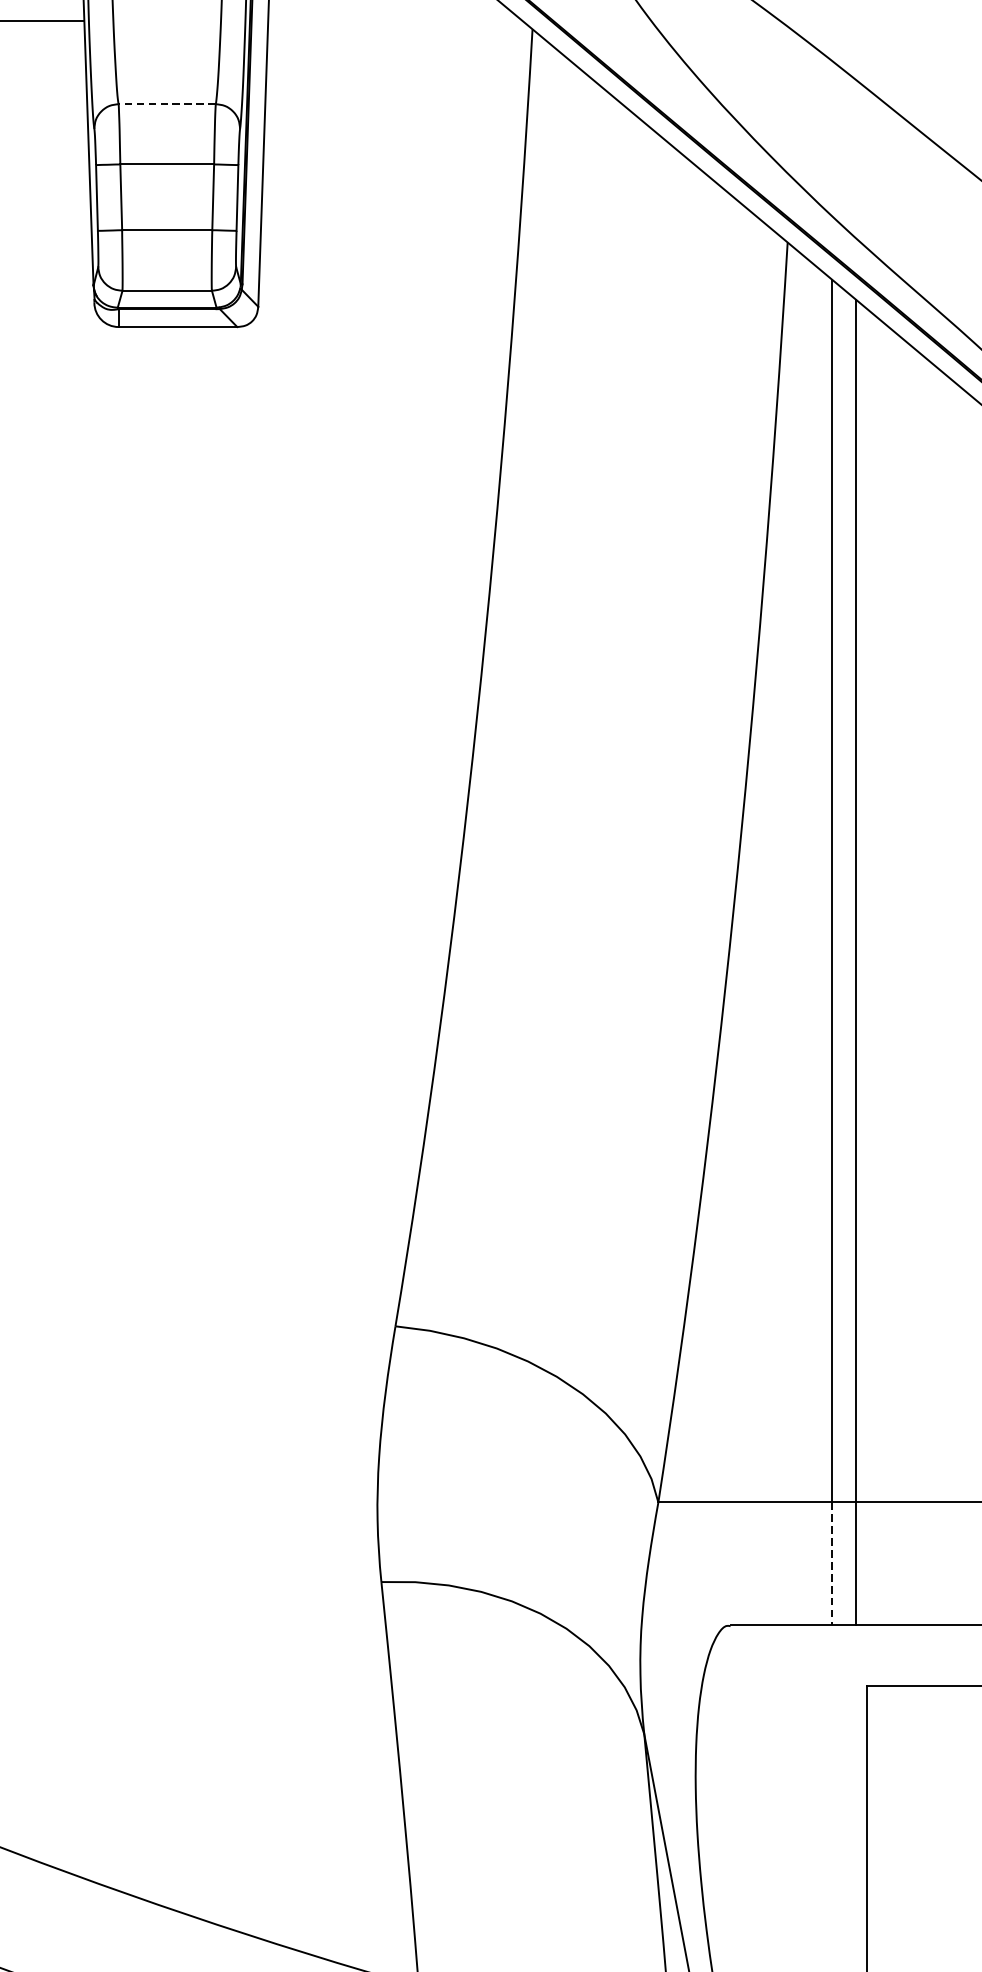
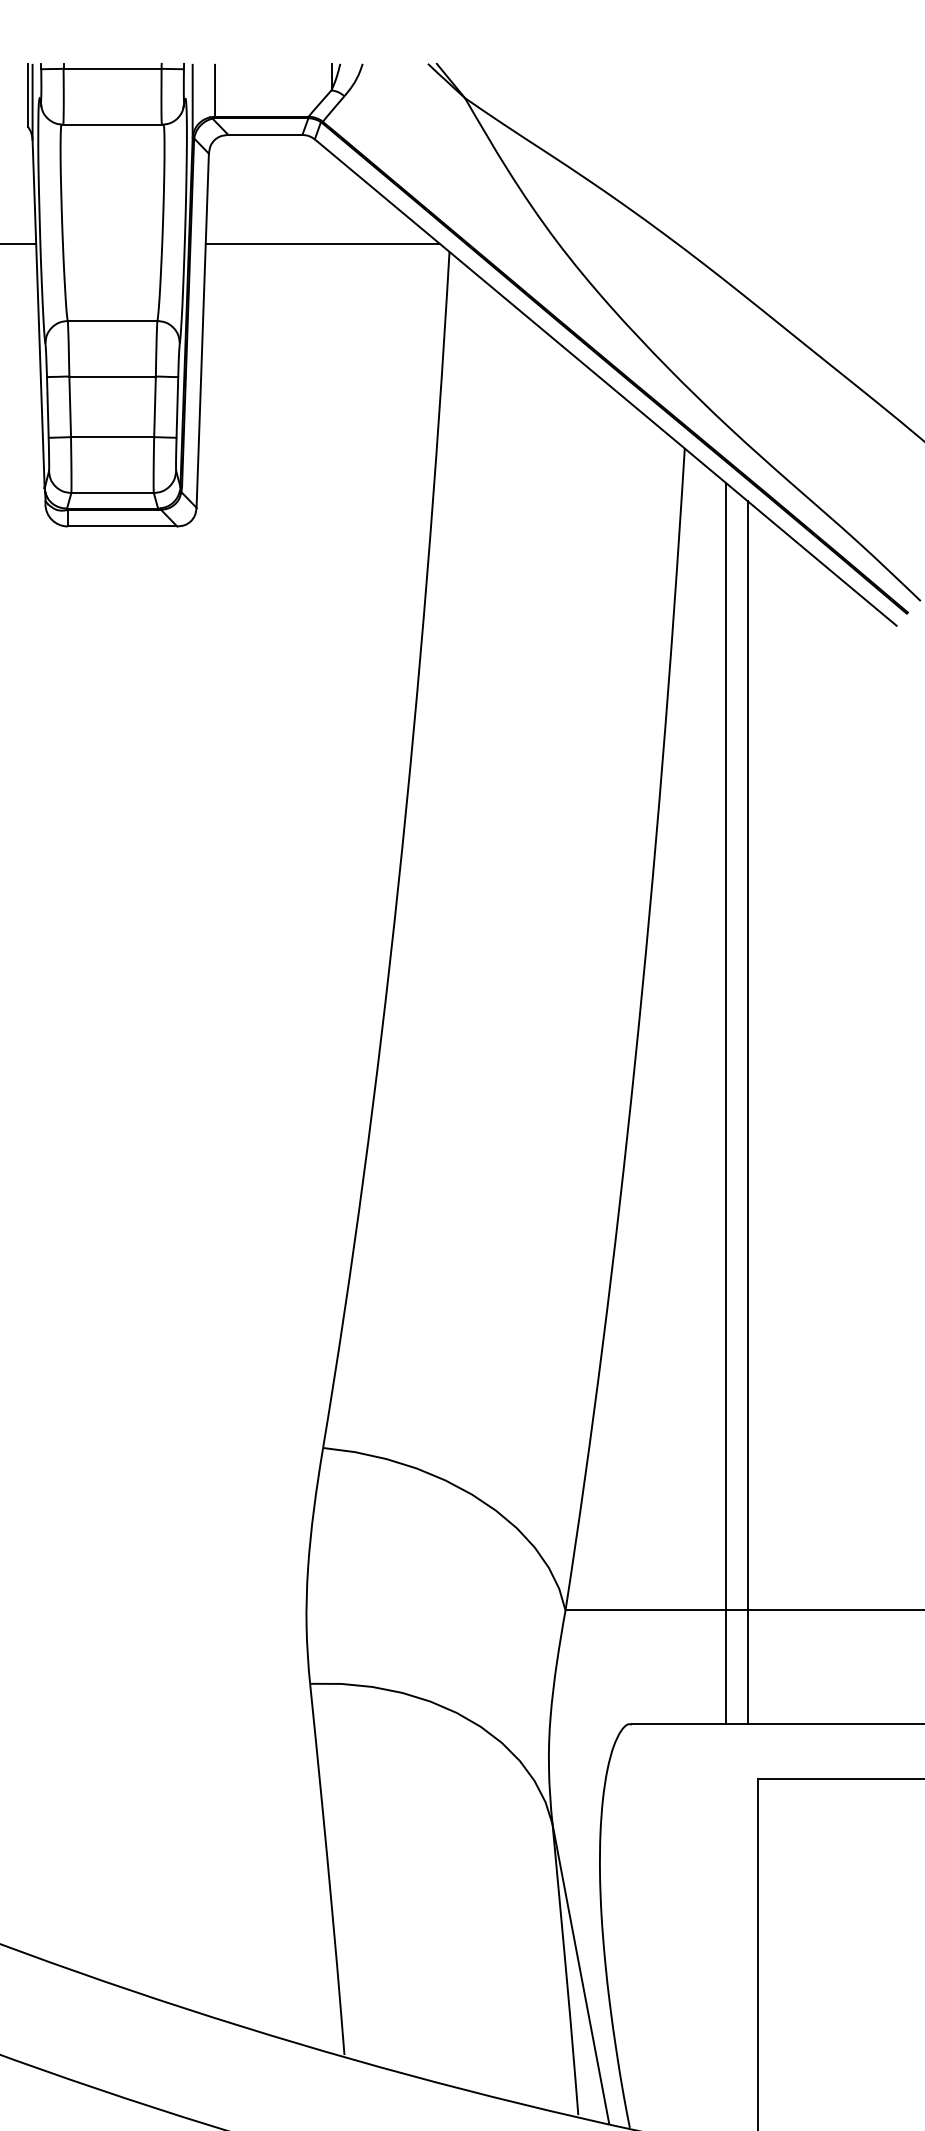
line: (394, 21) -> (322, 244), added
line: (167, 103) -> (112, 320), dashed -> solid
line: (831, 1563) -> (725, 1666), dashed -> solid

